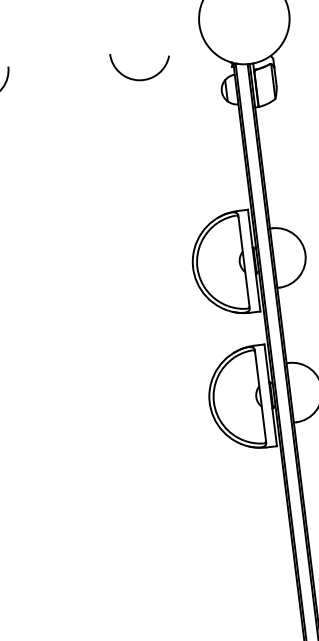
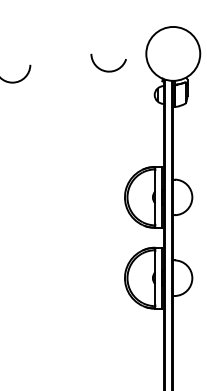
arc: (141, 78) -> (108, 70), moved

